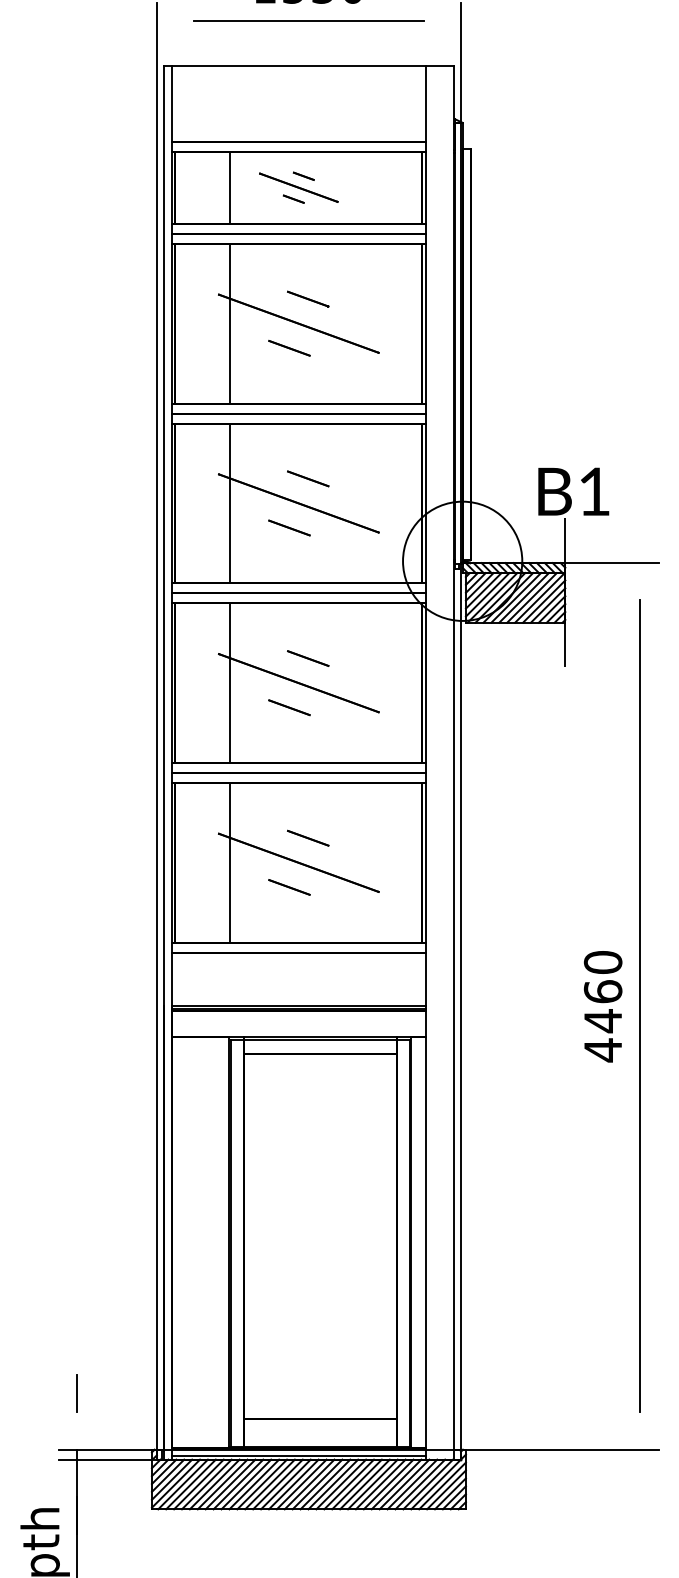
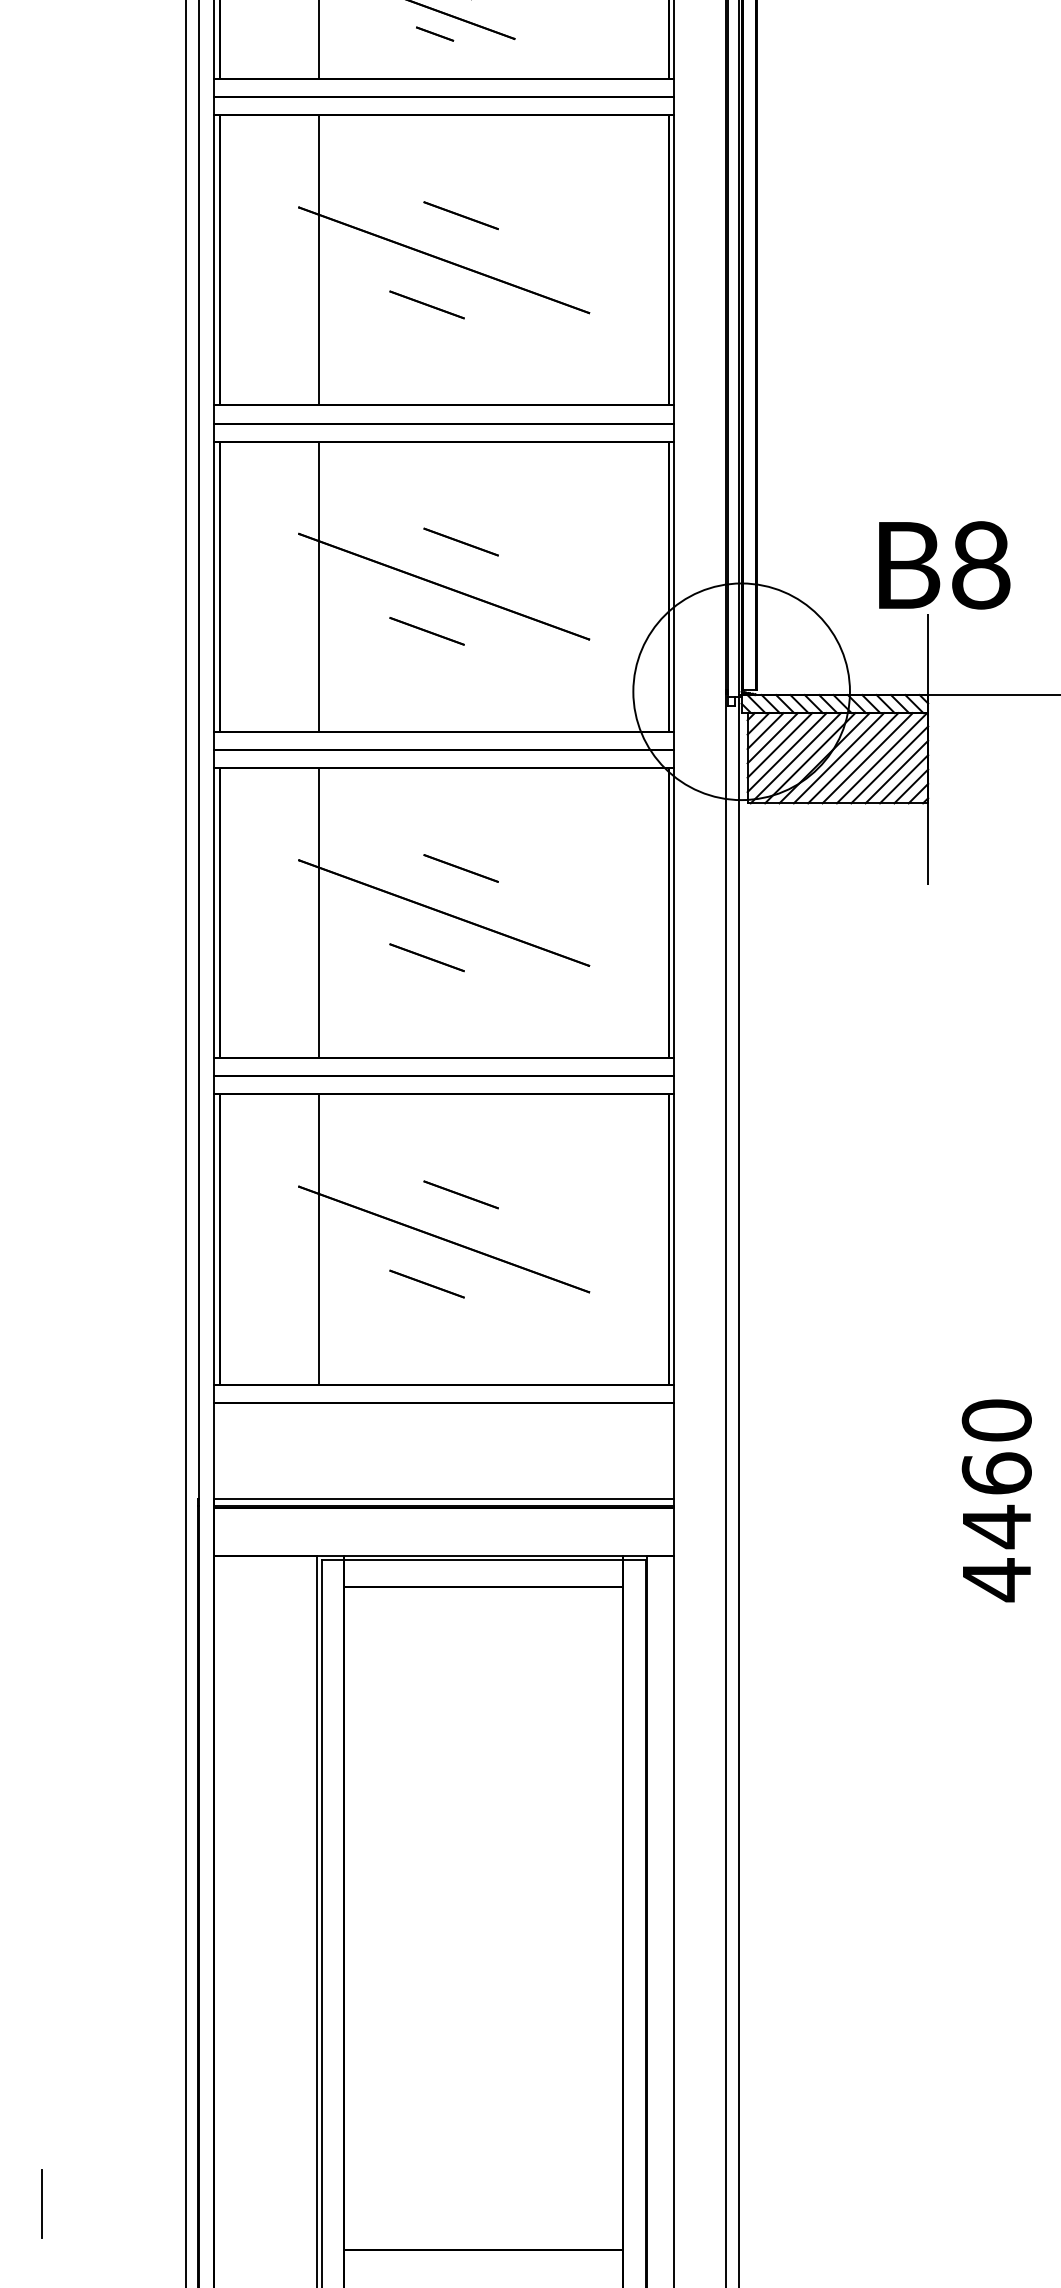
text: (594, 491) -> (981, 564), B1 -> B8

